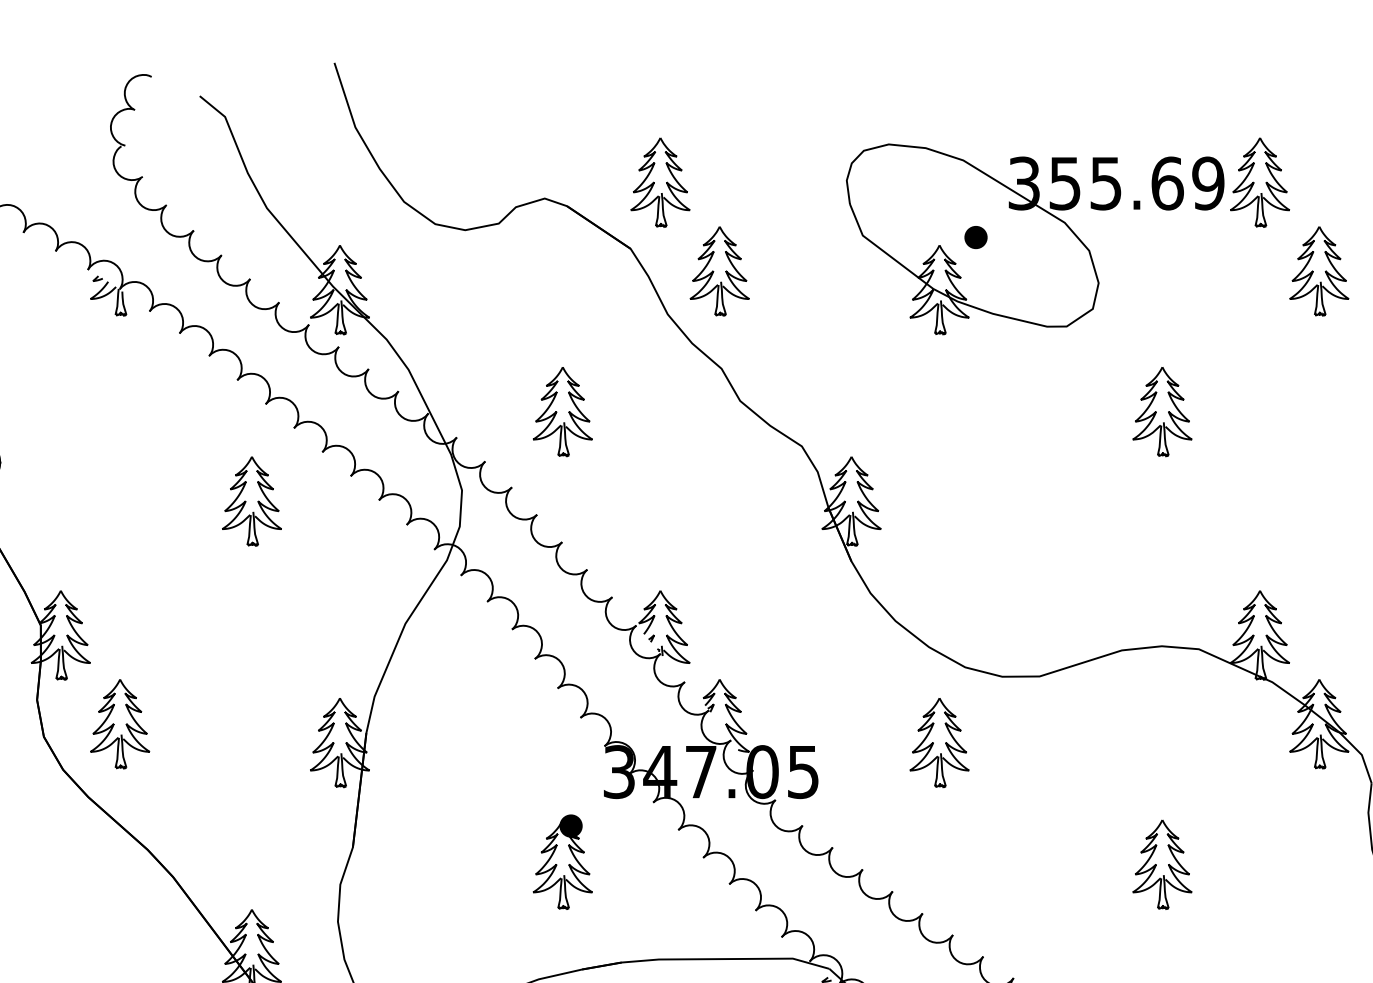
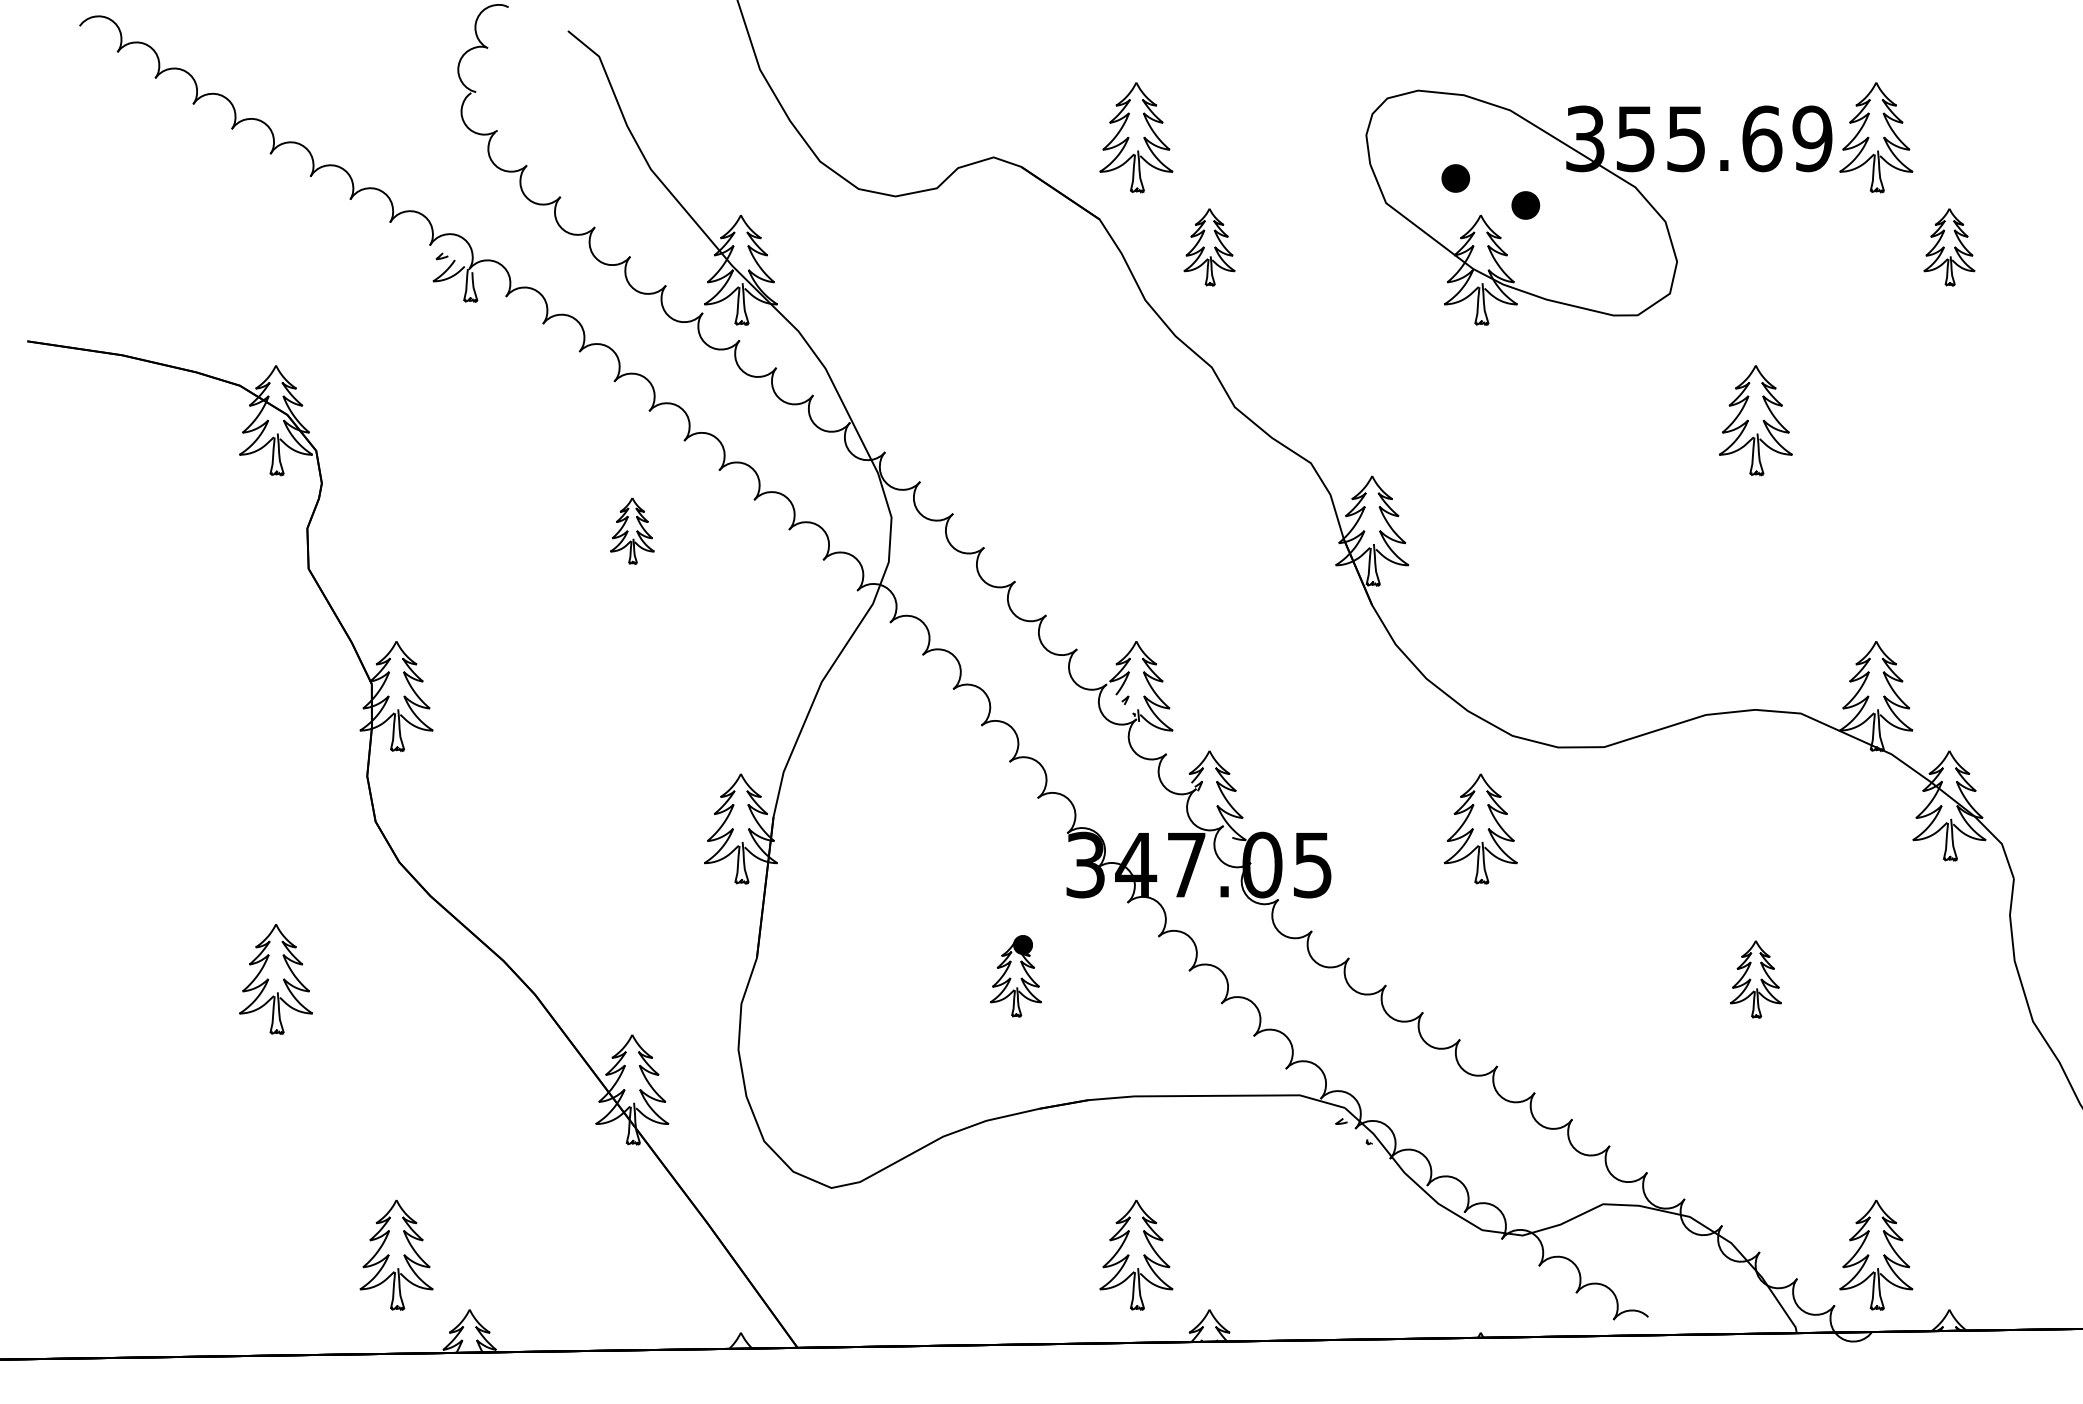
part: (919, 215) -> (1455, 178), added
part: (719, 271) -> (1209, 247), size x0.7
part: (1319, 271) -> (1949, 247), size x0.7
part: (562, 411) -> (1015, 420), removed
part: (252, 500) -> (632, 530), size x0.6
part: (119, 723) -> (469, 805), removed
part: (562, 861) -> (1015, 975), size x0.7
part: (1162, 864) -> (1755, 979), size x0.7

